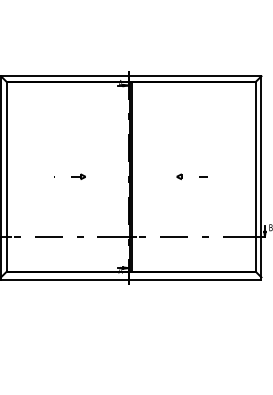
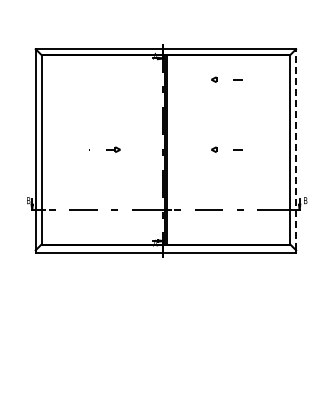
part: (198, 106) -> (233, 79), added
line: (261, 176) -> (296, 149), solid -> dashed

